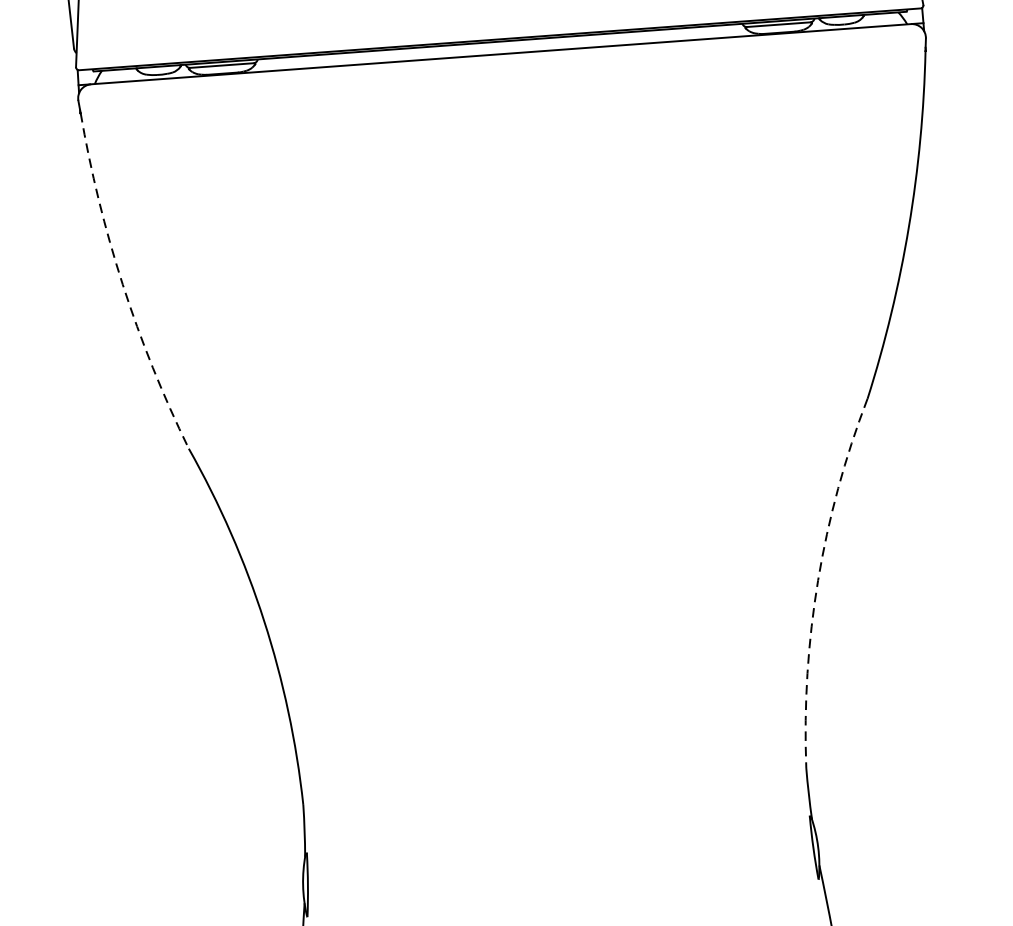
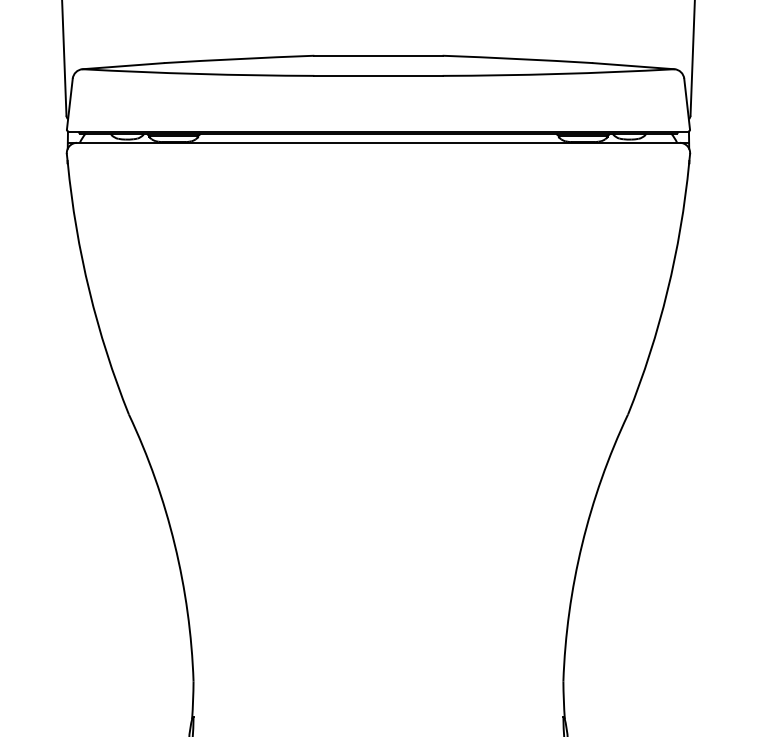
arc: (122, 285) -> (89, 291), dashed -> solid
arc: (818, 580) -> (582, 544), dashed -> solid

